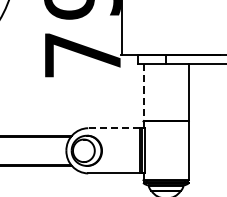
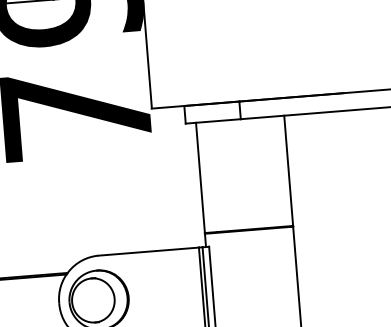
line: (143, 93) -> (200, 179), dashed -> solid
line: (114, 128) -> (149, 252), dashed -> solid

